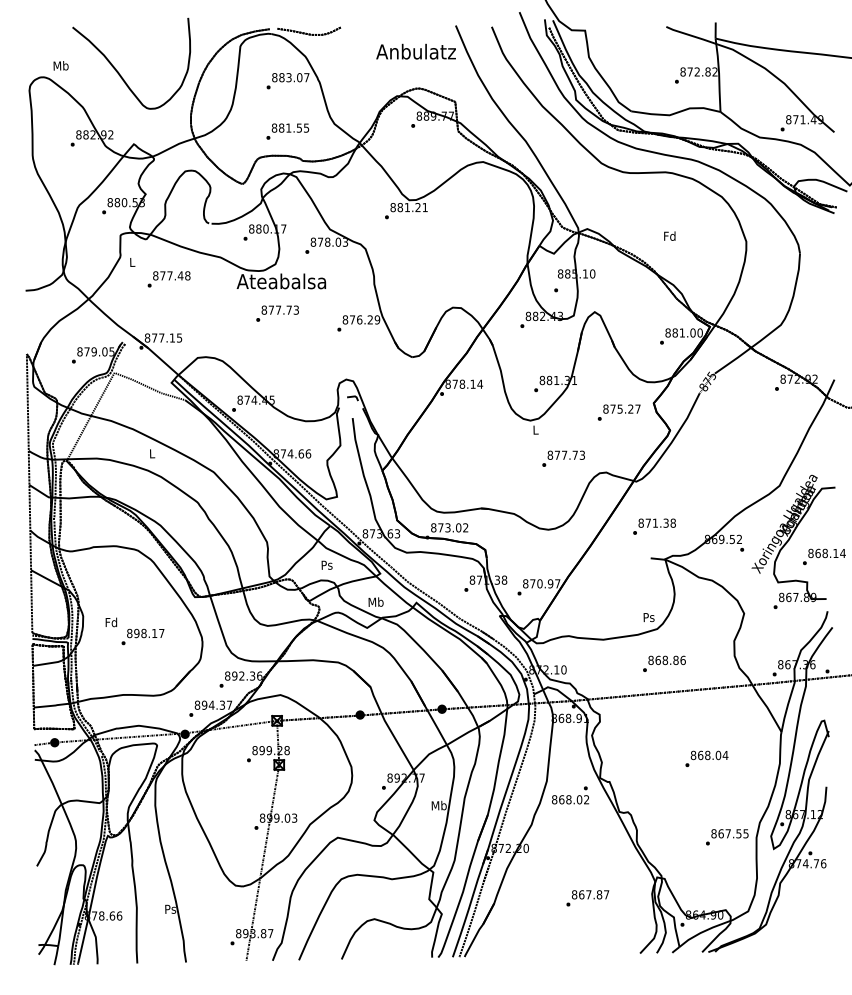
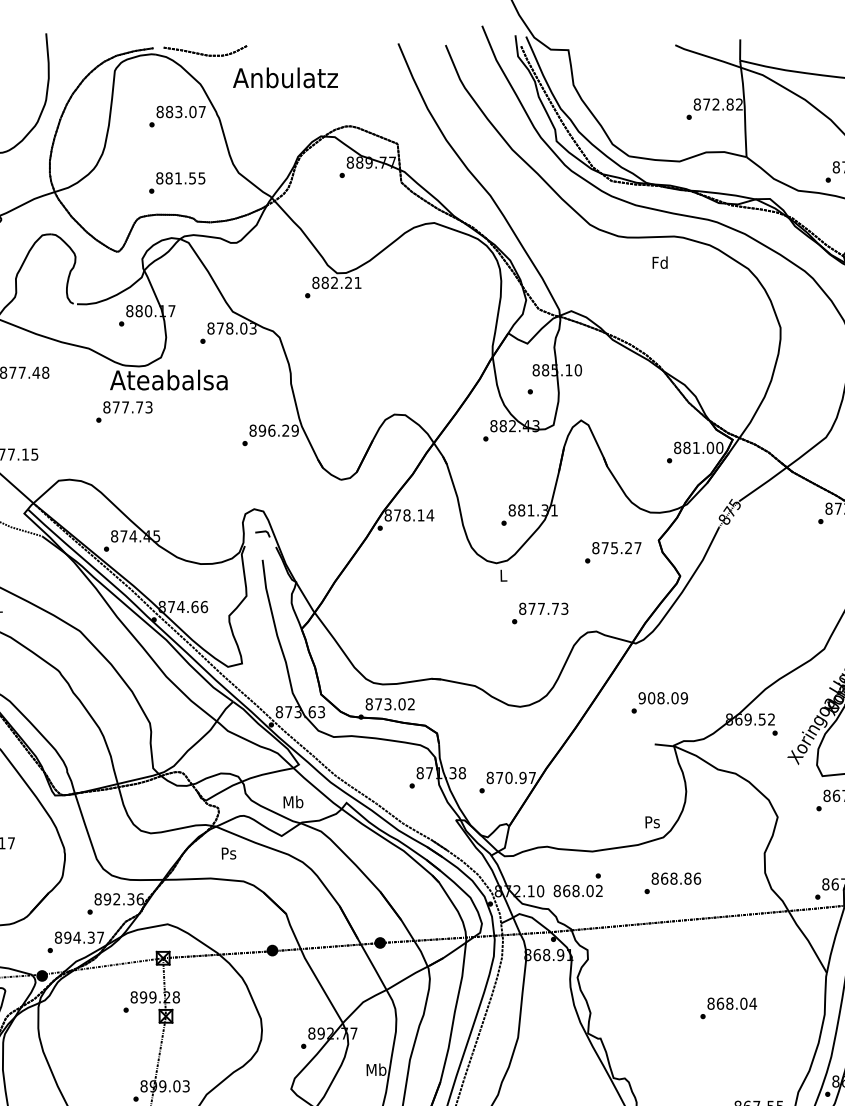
text: (415, 51) -> (284, 77), moved
text: (406, 207) -> (333, 282), 881.21 -> 882.21
text: (669, 235) -> (659, 261), moved
text: (277, 313) -> (124, 411), moved
text: (352, 319) -> (262, 430), 876.29 -> 896.29
text: (656, 522) -> (662, 697), 871.38 -> 908.09
text: (326, 564) -> (228, 852), moved
text: (570, 795) -> (578, 885), moved

